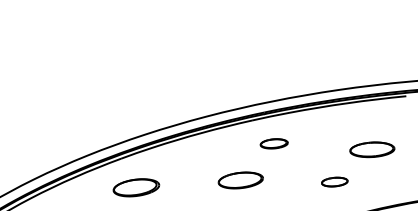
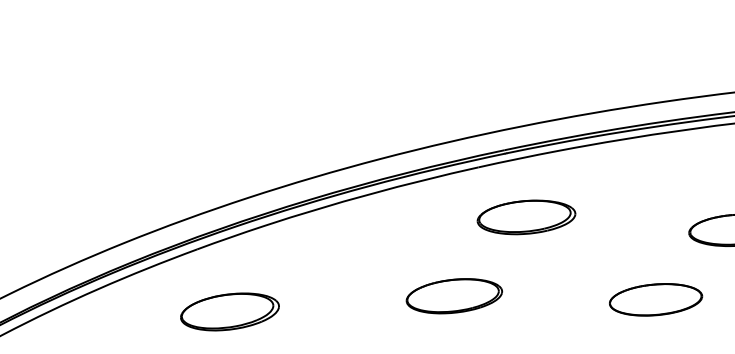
part: (273, 143) -> (524, 216), size x1.67
part: (334, 181) -> (655, 298), size x1.67

